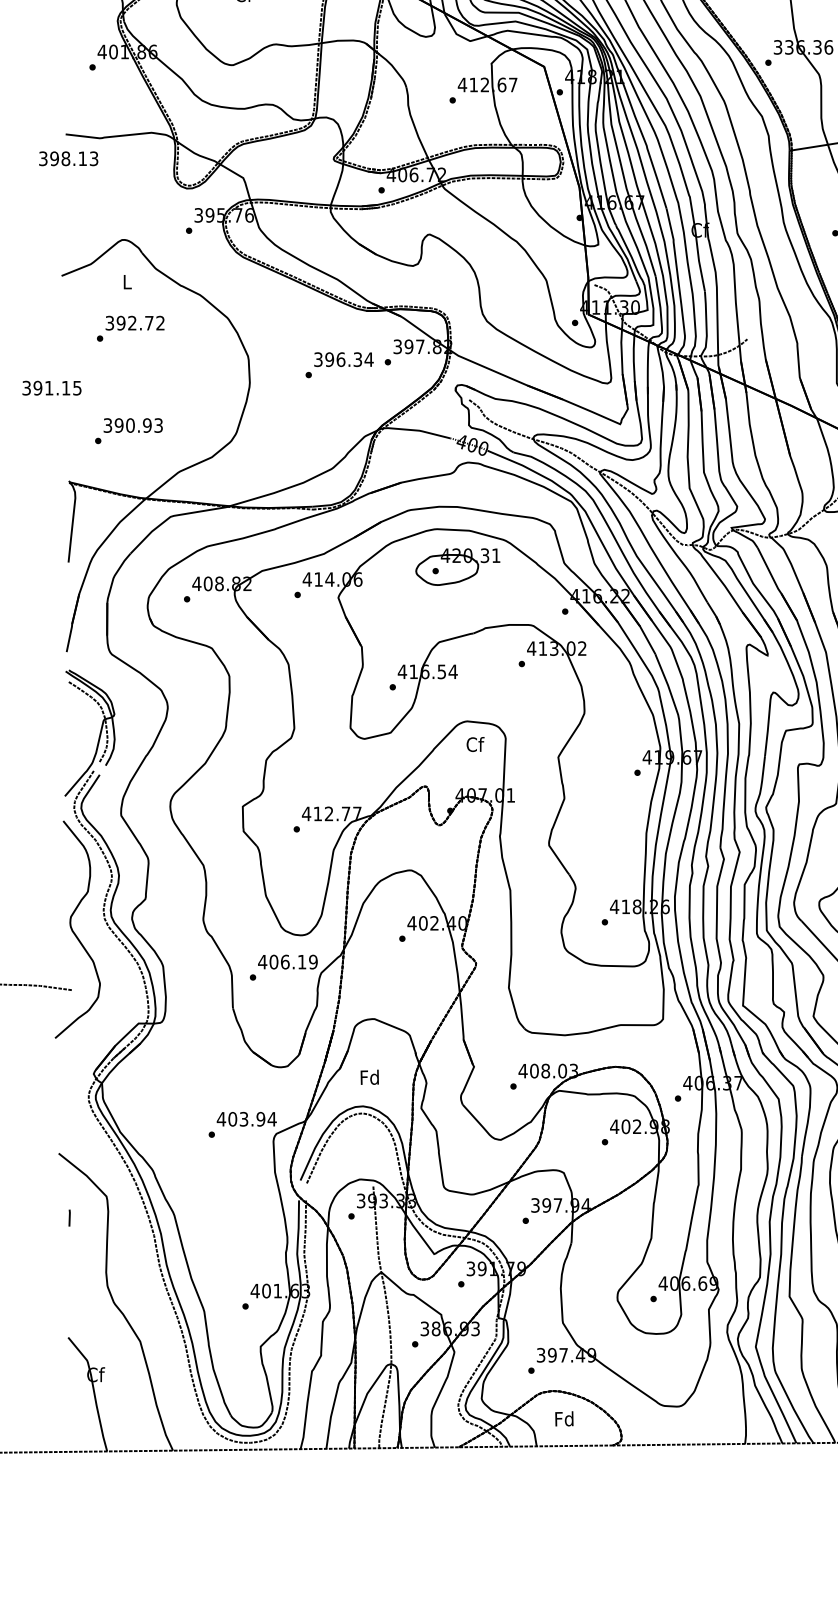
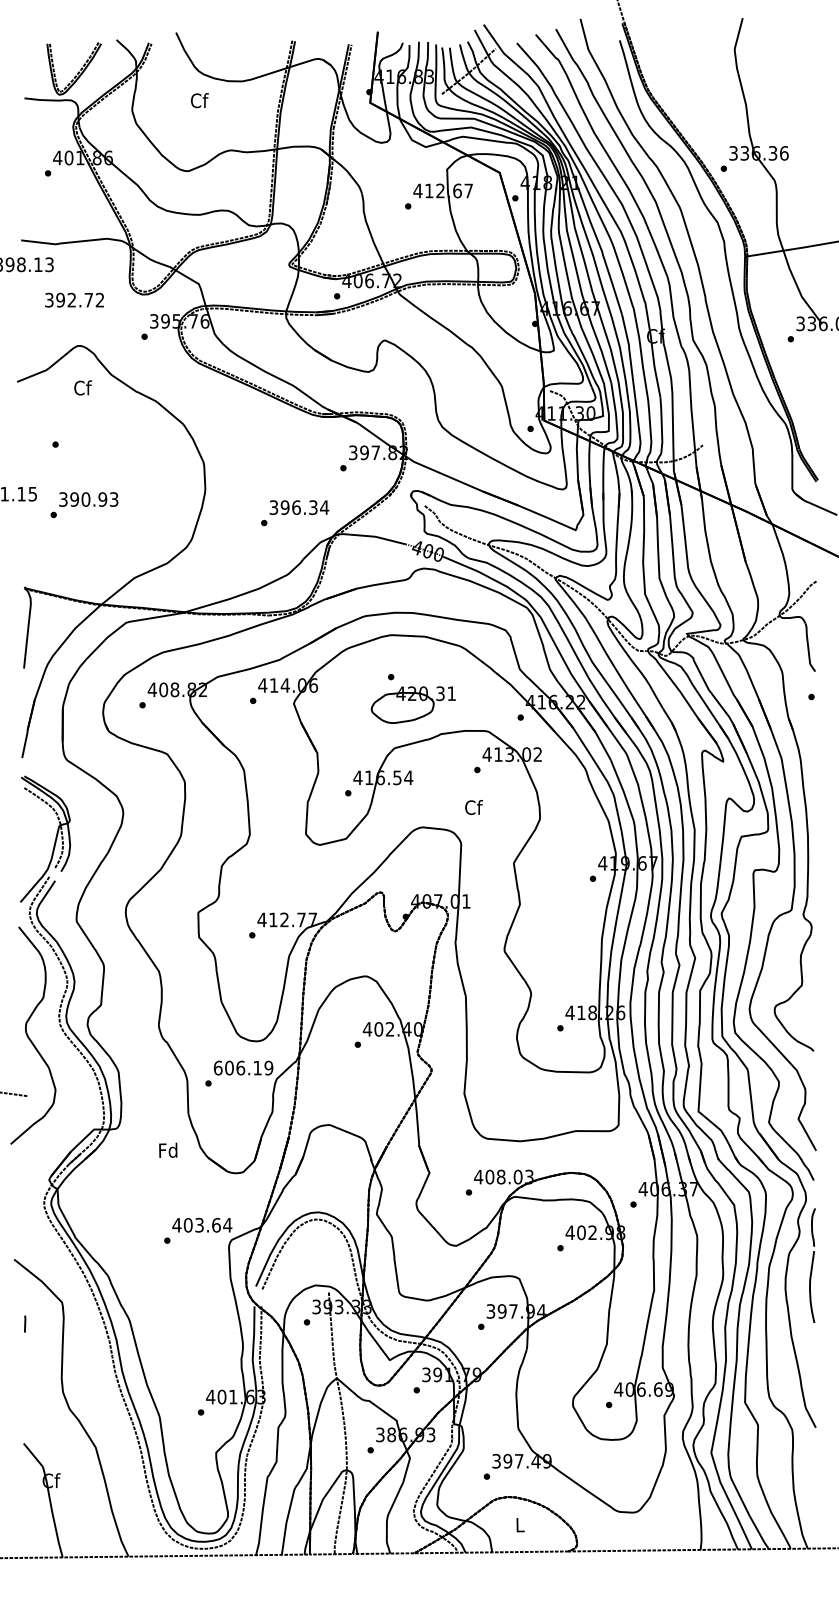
text: (128, 281) -> (83, 387), L -> Cf
text: (135, 322) -> (74, 299), moved
text: (340, 365) -> (295, 513), moved
text: (129, 431) -> (84, 505), moved
part: (457, 566) -> (412, 704), moved
text: (476, 744) -> (474, 807), moved
text: (262, 961) -> (217, 1067), 406.19 -> 606.19
text: (370, 1076) -> (168, 1149), moved
text: (261, 1118) -> (216, 1224), 403.94 -> 403.64
text: (564, 1418) -> (519, 1524), Fd -> L

